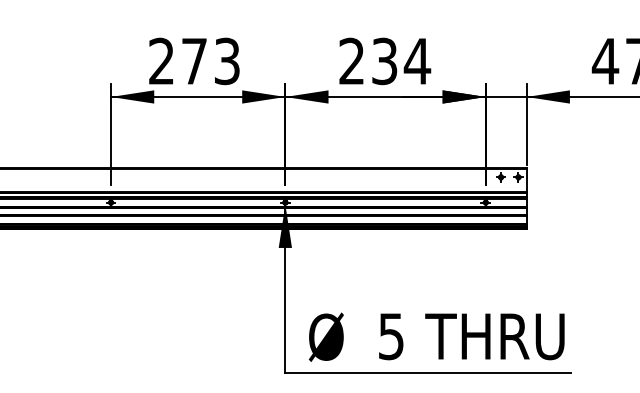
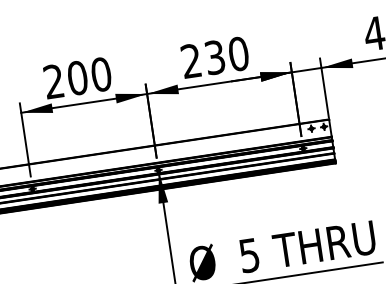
text: (210, 61) -> (89, 76), 273 -> 200
text: (417, 61) -> (238, 54), 234 -> 230

